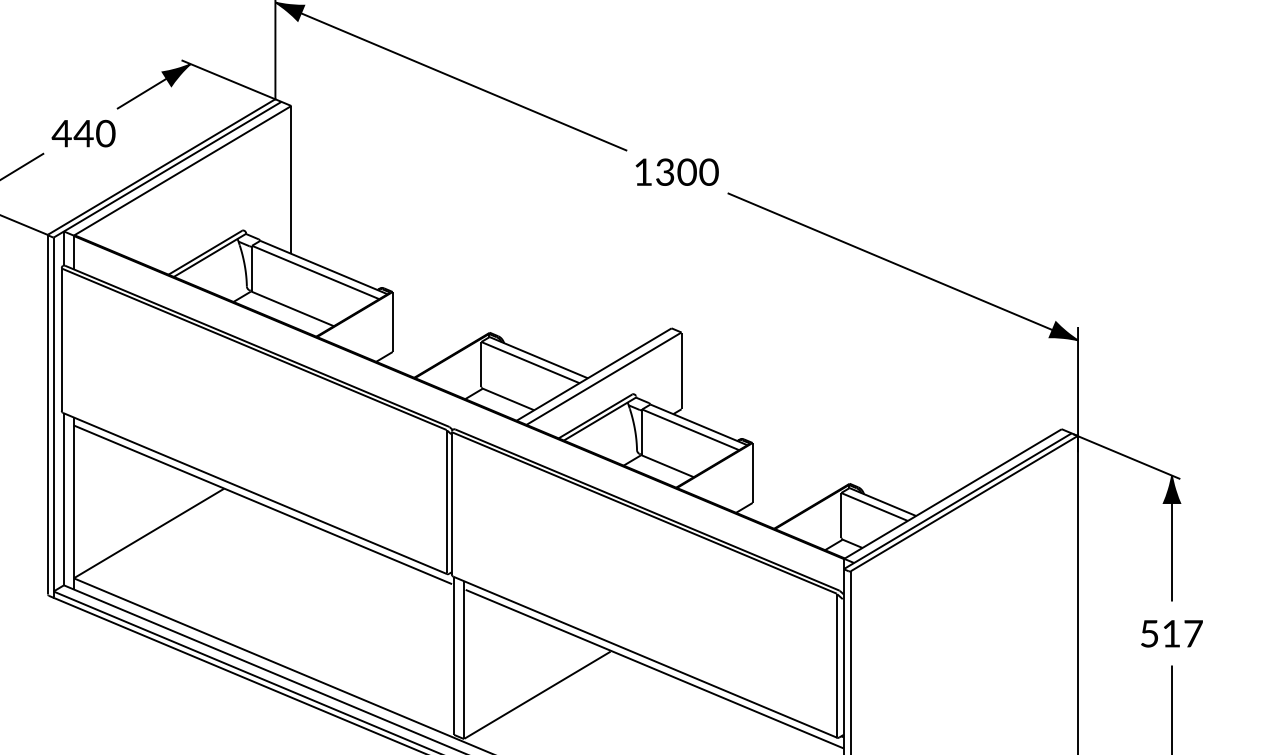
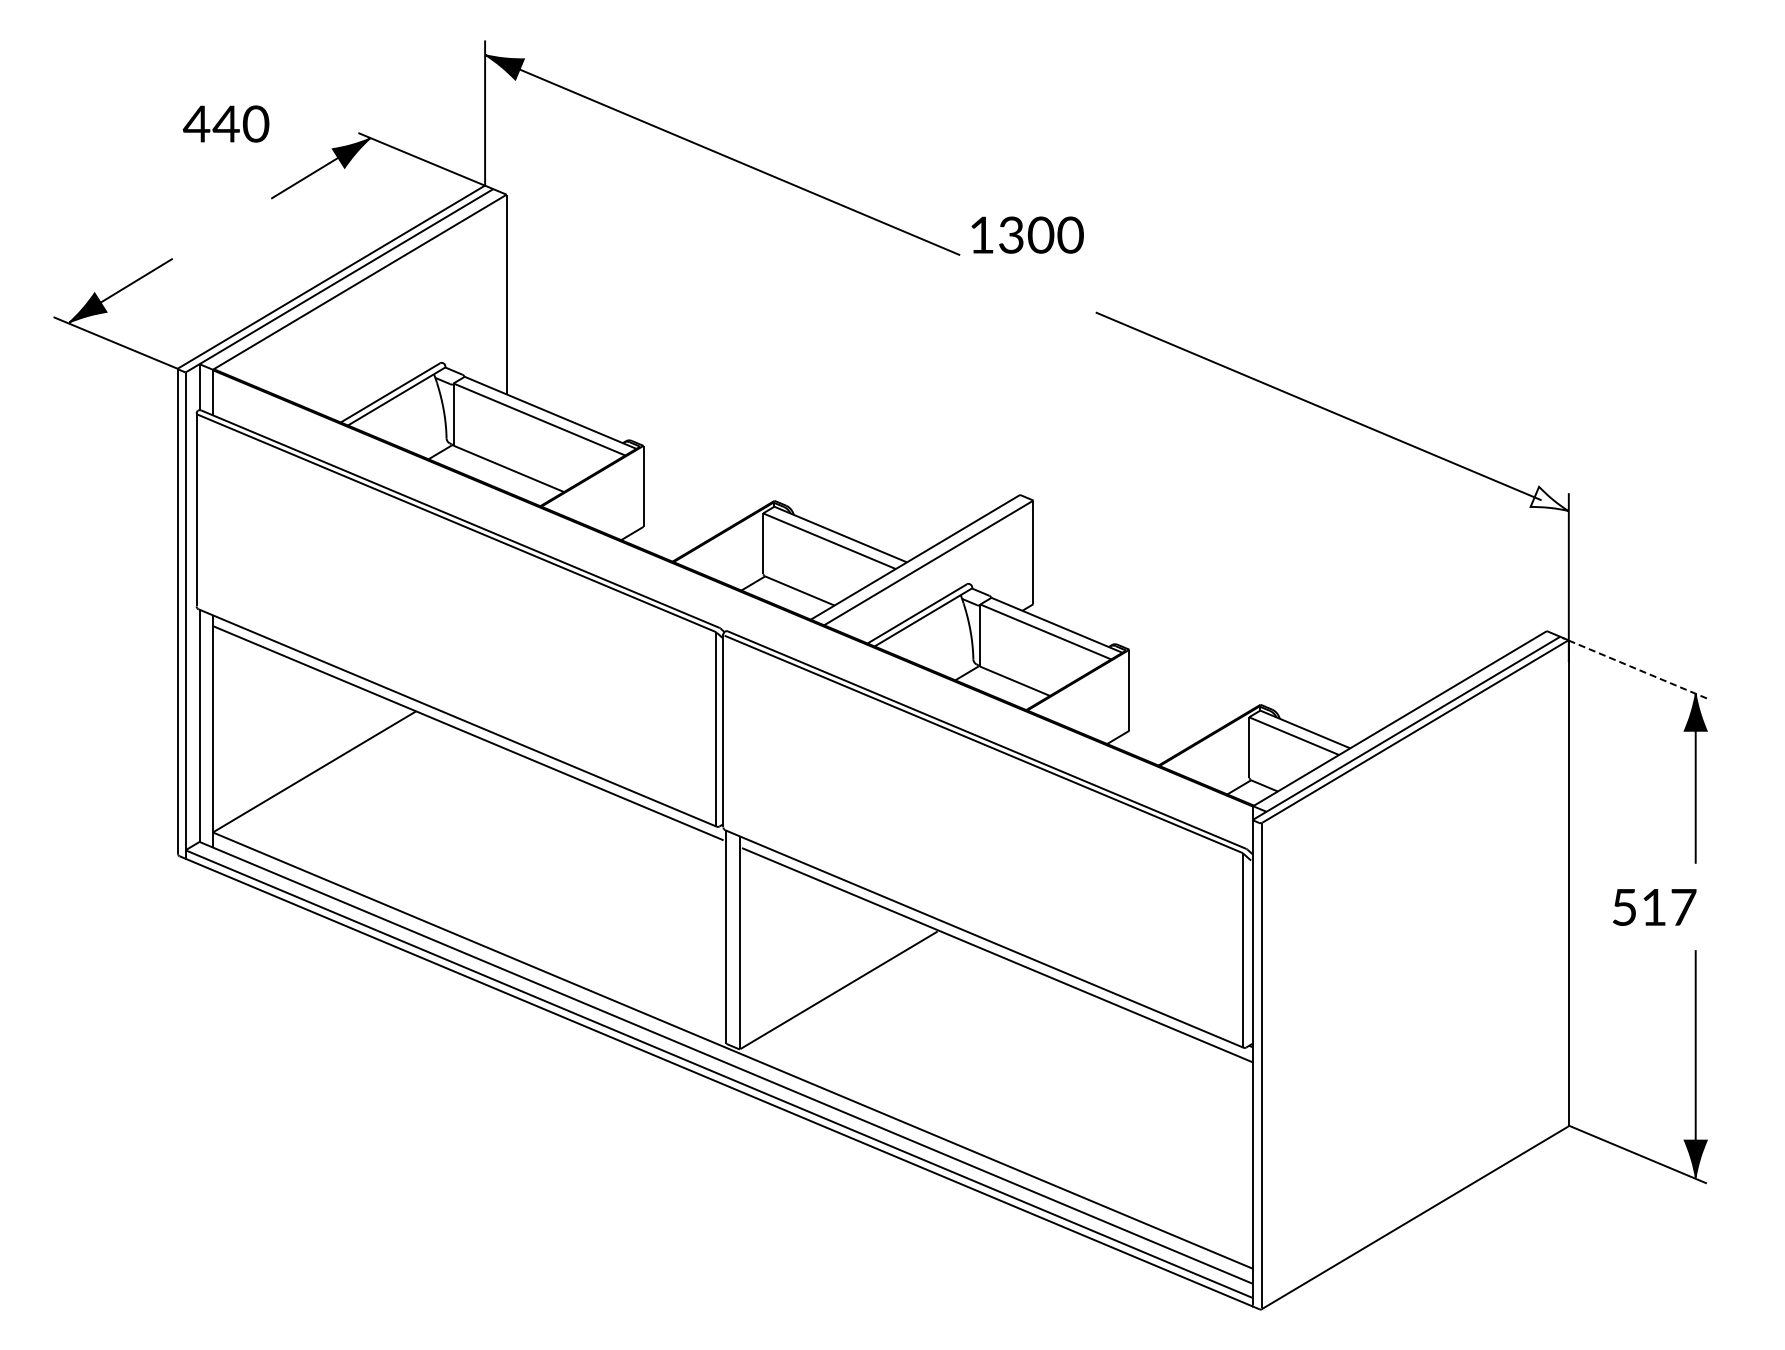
text: (83, 133) -> (225, 123), moved
text: (677, 171) -> (1027, 234), moved
fill: (1063, 330) -> (1549, 498), removed
line: (1126, 456) -> (1634, 667), solid -> dashed
text: (1171, 633) -> (1654, 907), moved

